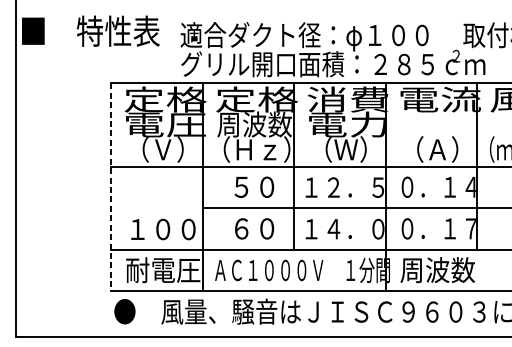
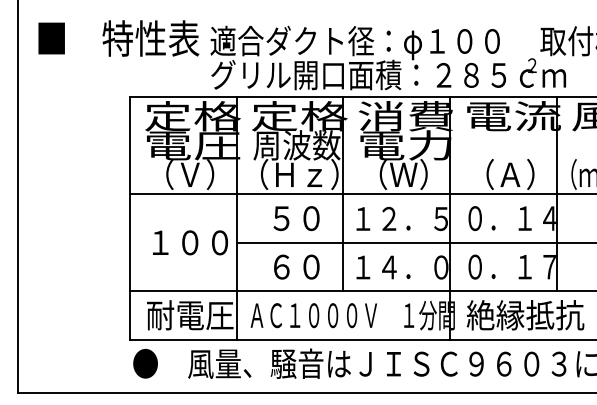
text: (90, 31) -> (118, 38), moved
line: (111, 188) -> (129, 219), dashed -> solid
text: (163, 229) -> (190, 242), moved
text: (450, 270) -> (525, 315), 周波数 -> 絶縁抵抗

